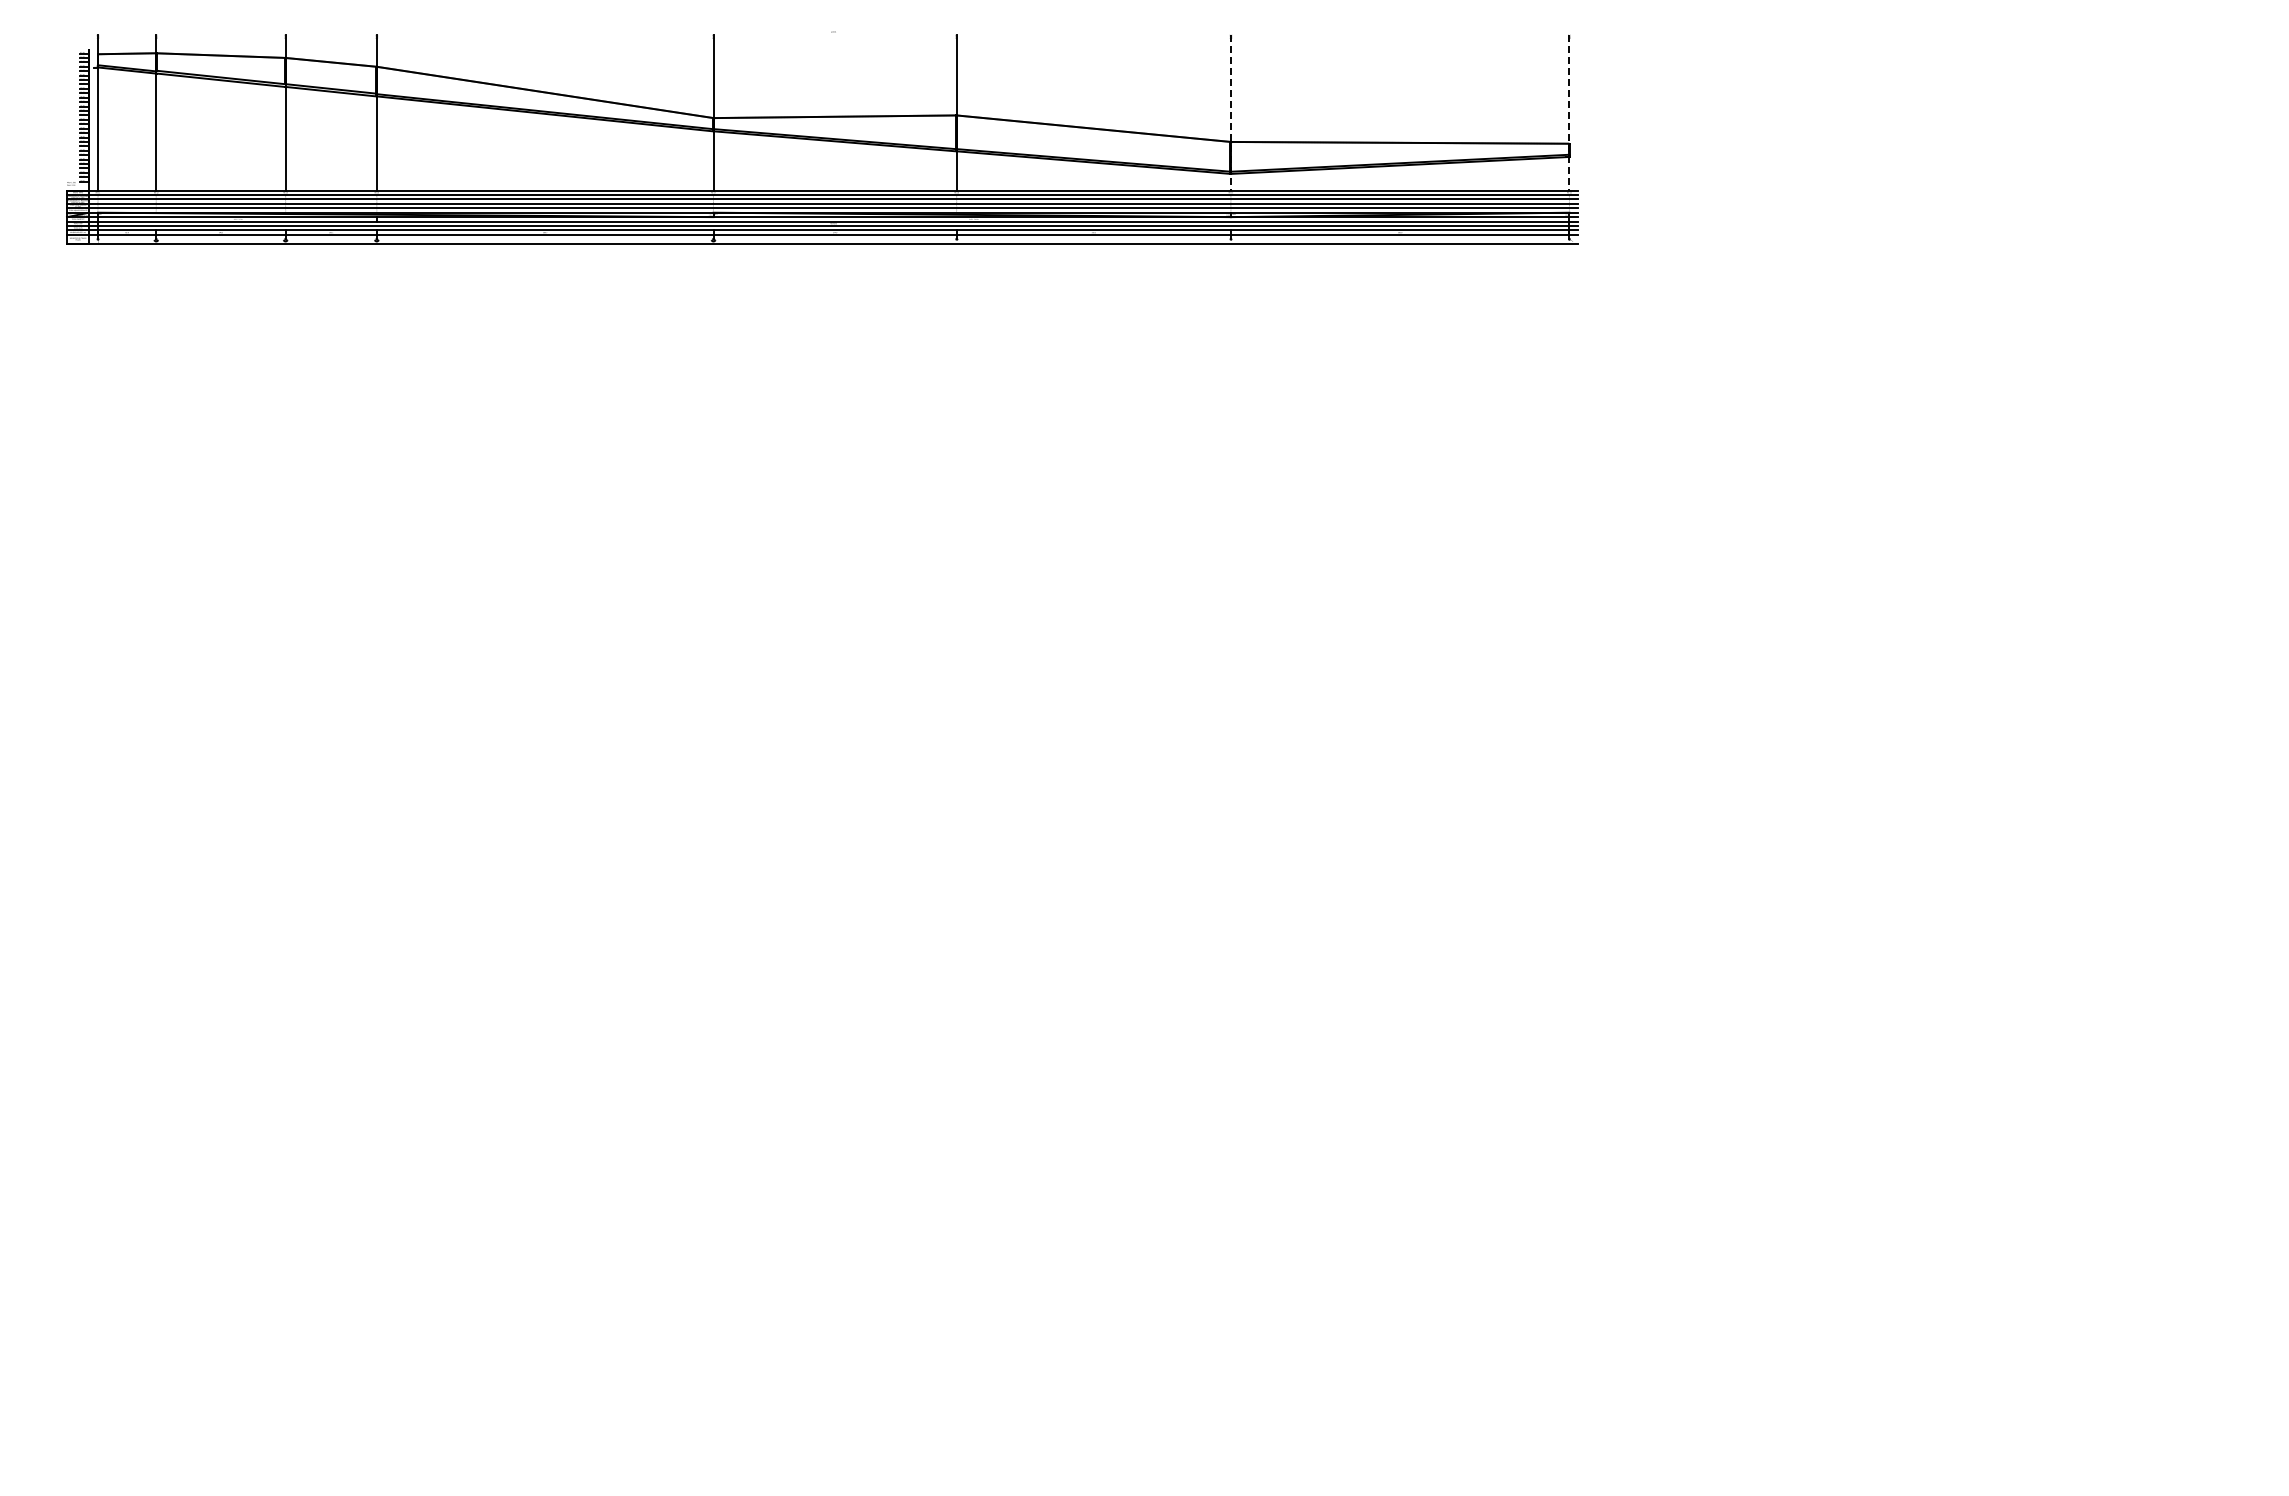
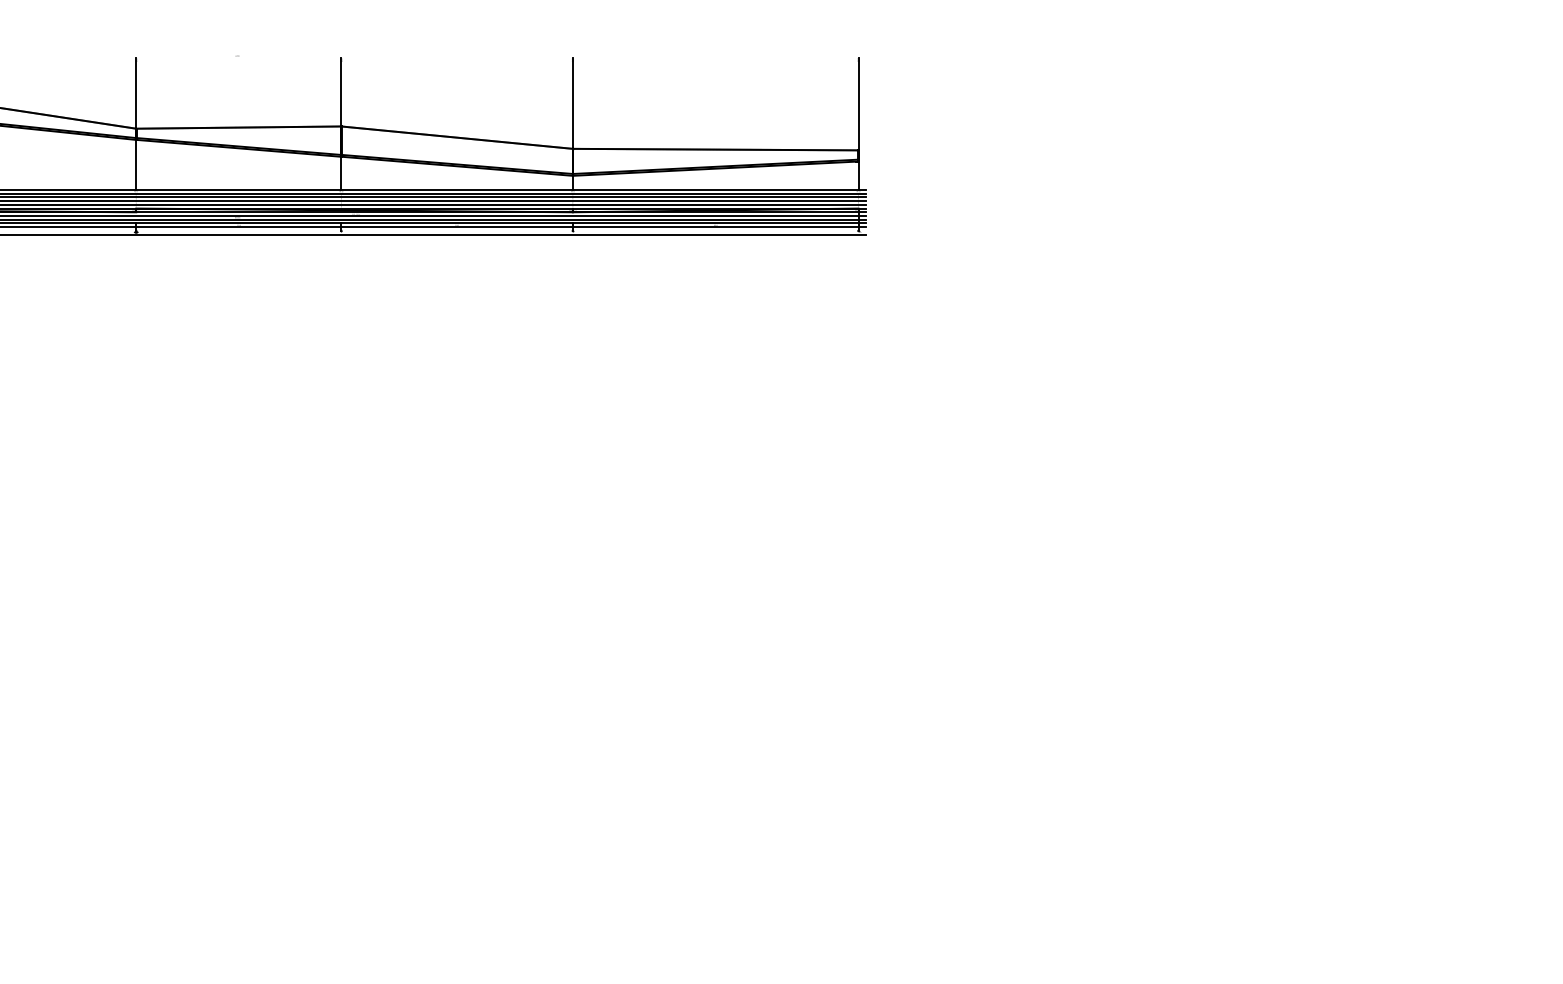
line: (1230, 113) -> (572, 124), dashed -> solid
line: (1569, 113) -> (858, 124), dashed -> solid

